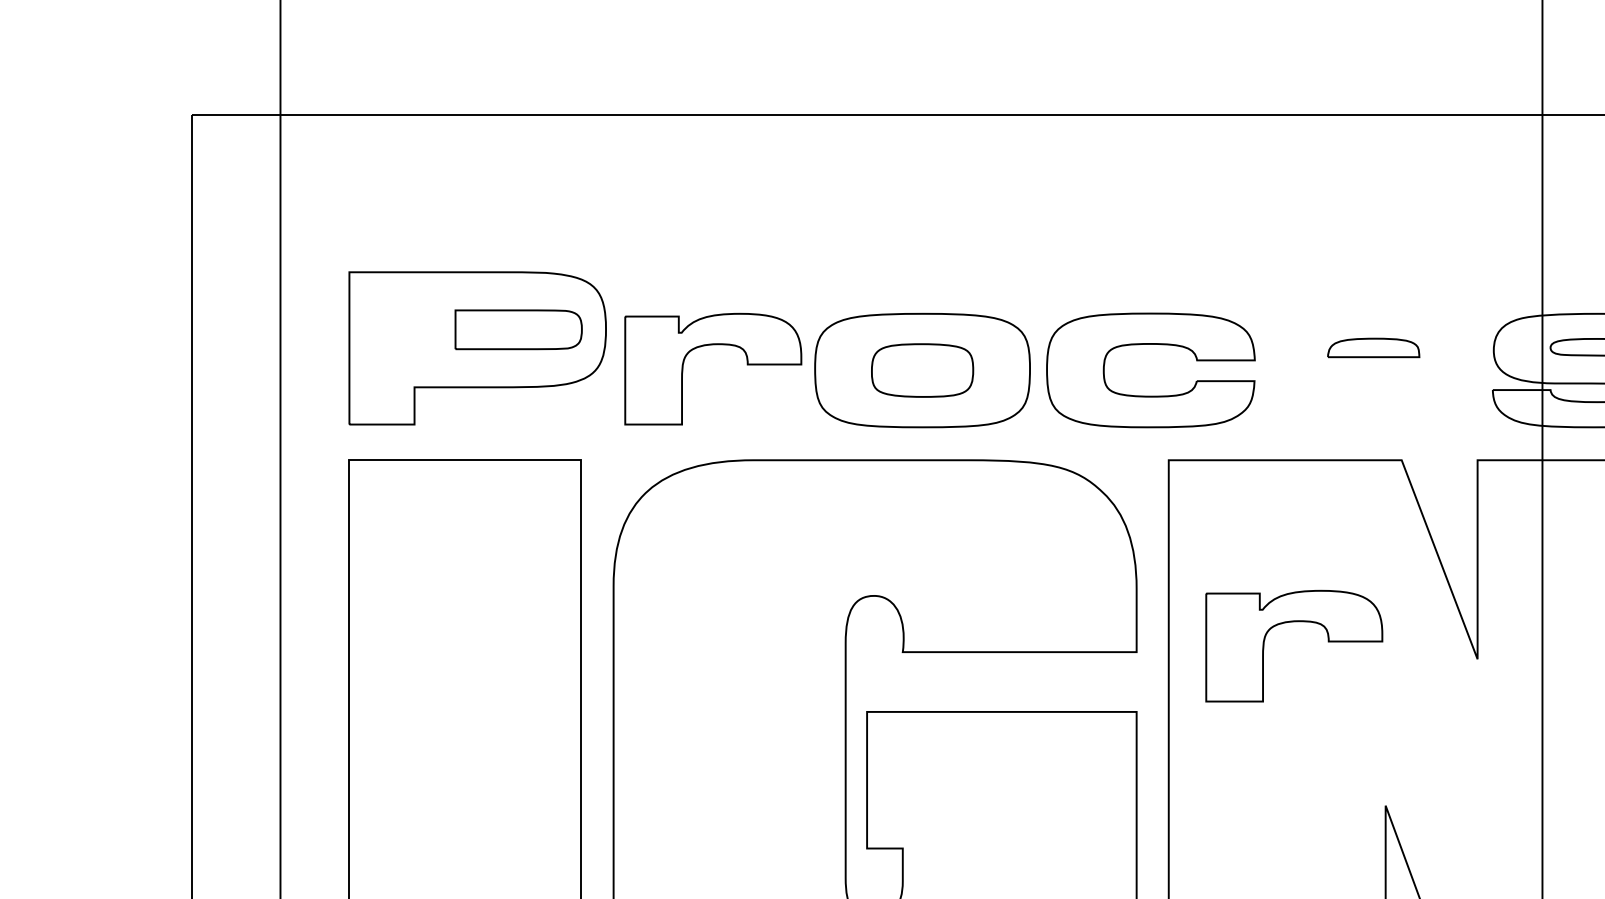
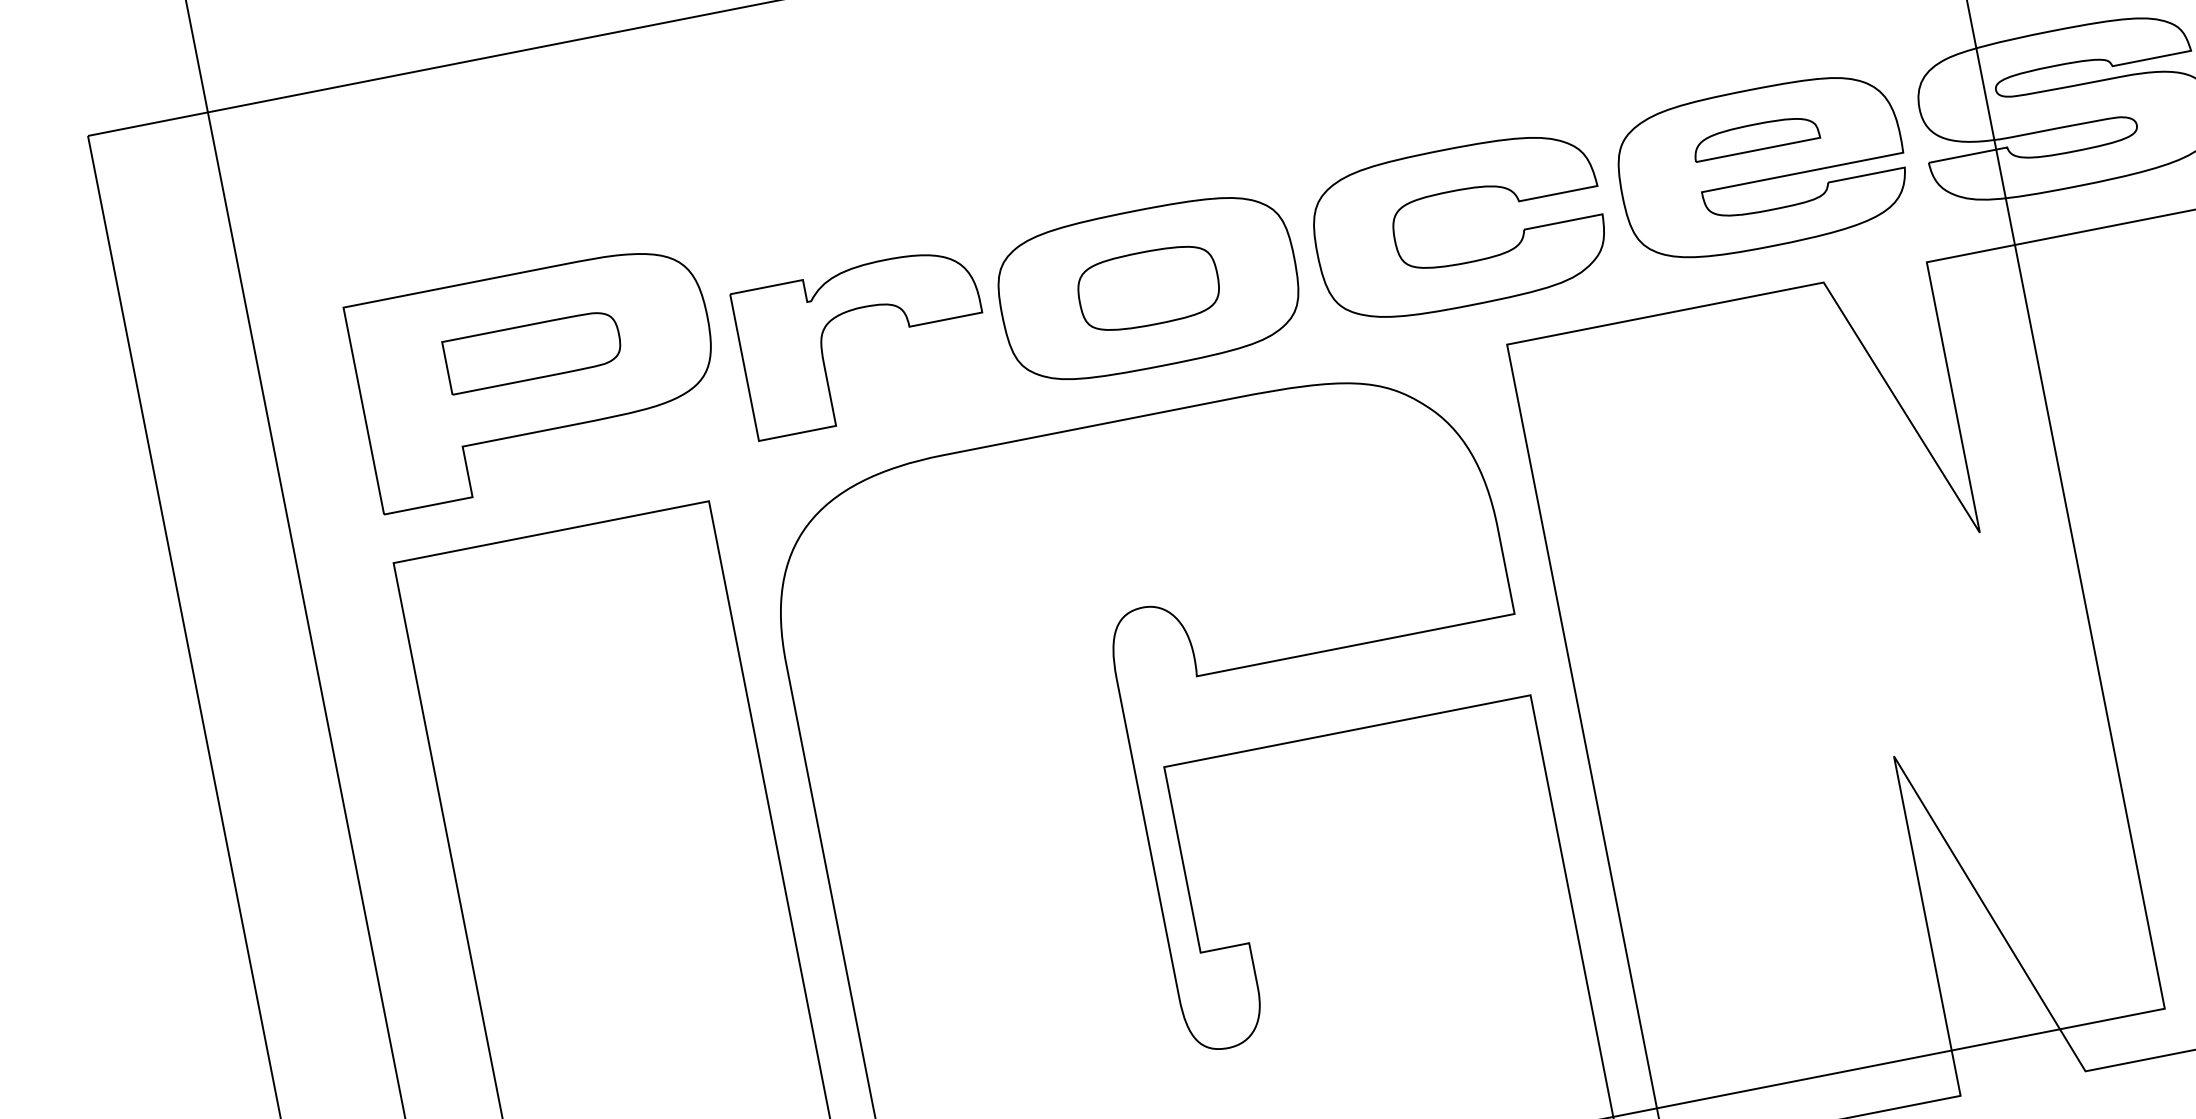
part: (518, 329) -> (532, 351), moved
part: (1373, 370) -> (1761, 168), added
part: (1294, 622) -> (1721, 531), removed

